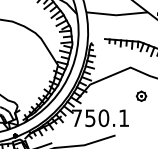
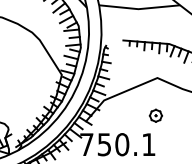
part: (141, 95) -> (155, 114), moved

